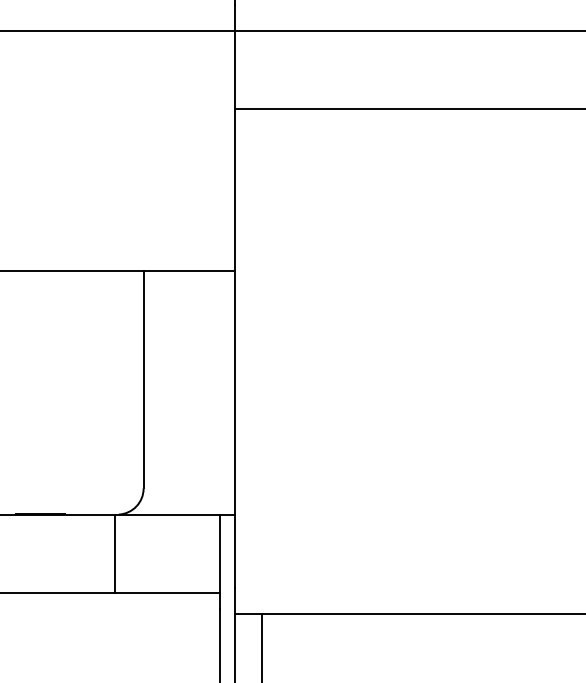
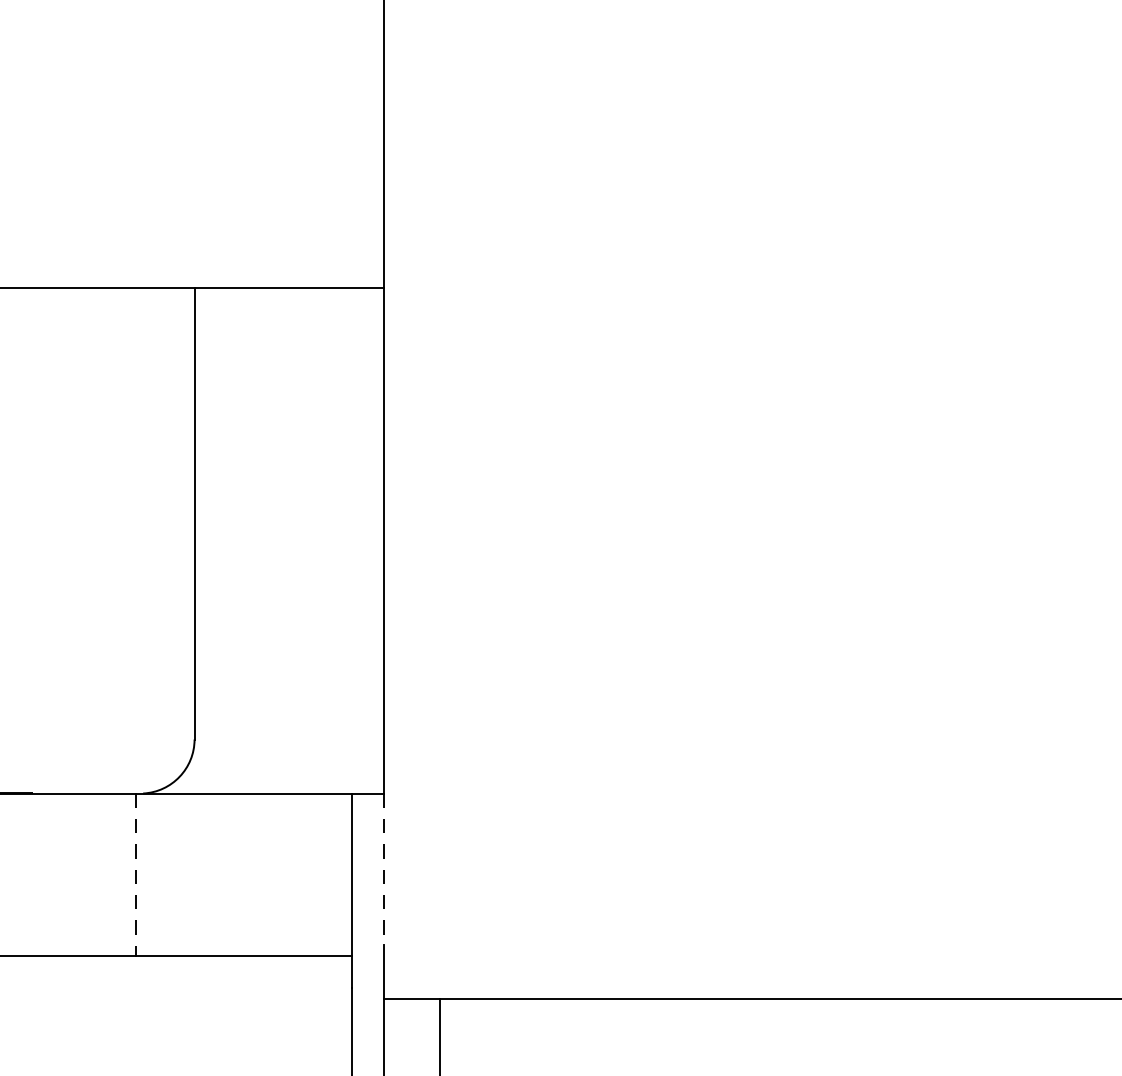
line: (234, 551) -> (382, 870), solid -> dashed
line: (115, 554) -> (136, 876), solid -> dashed

